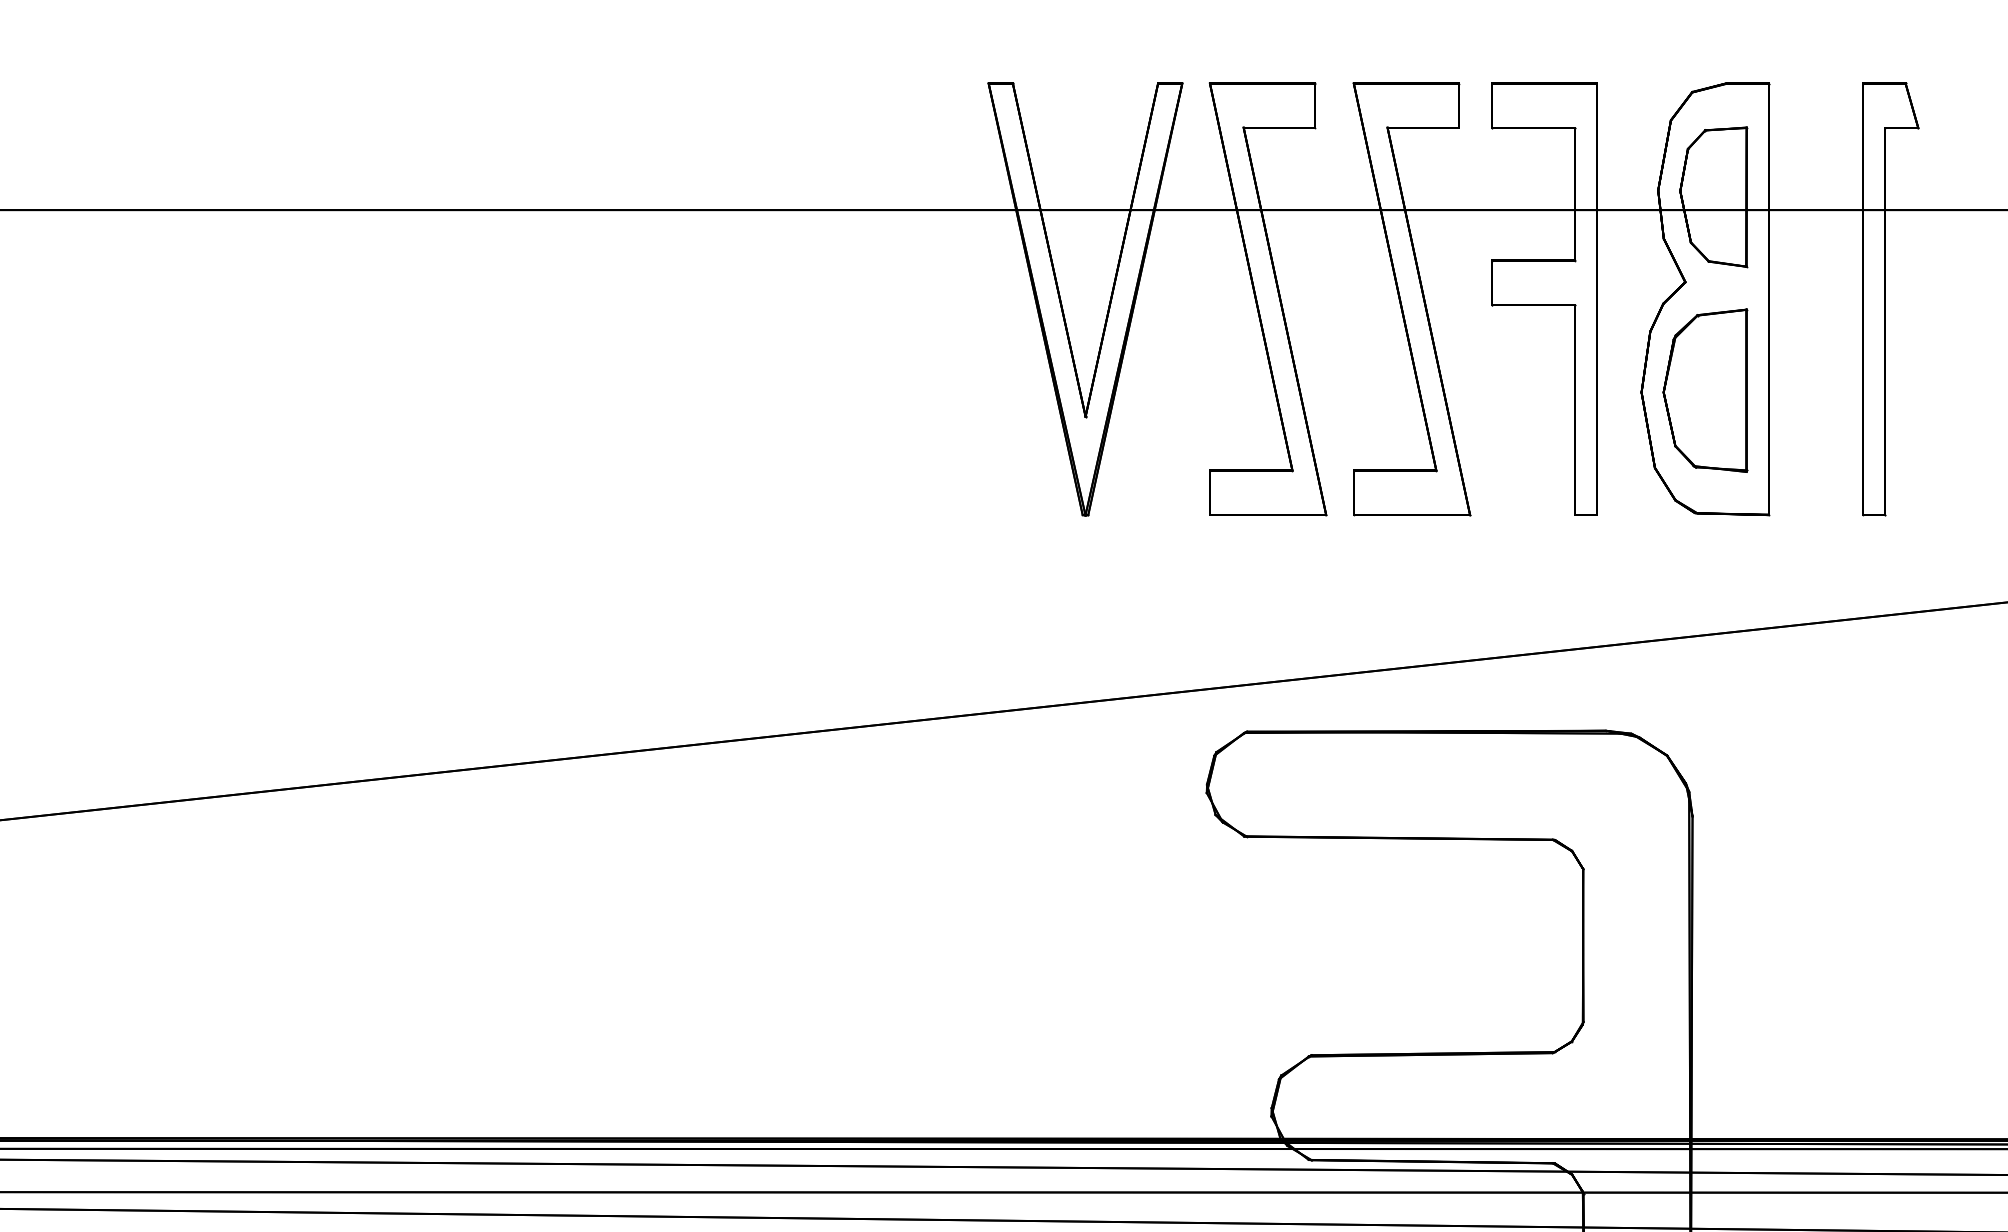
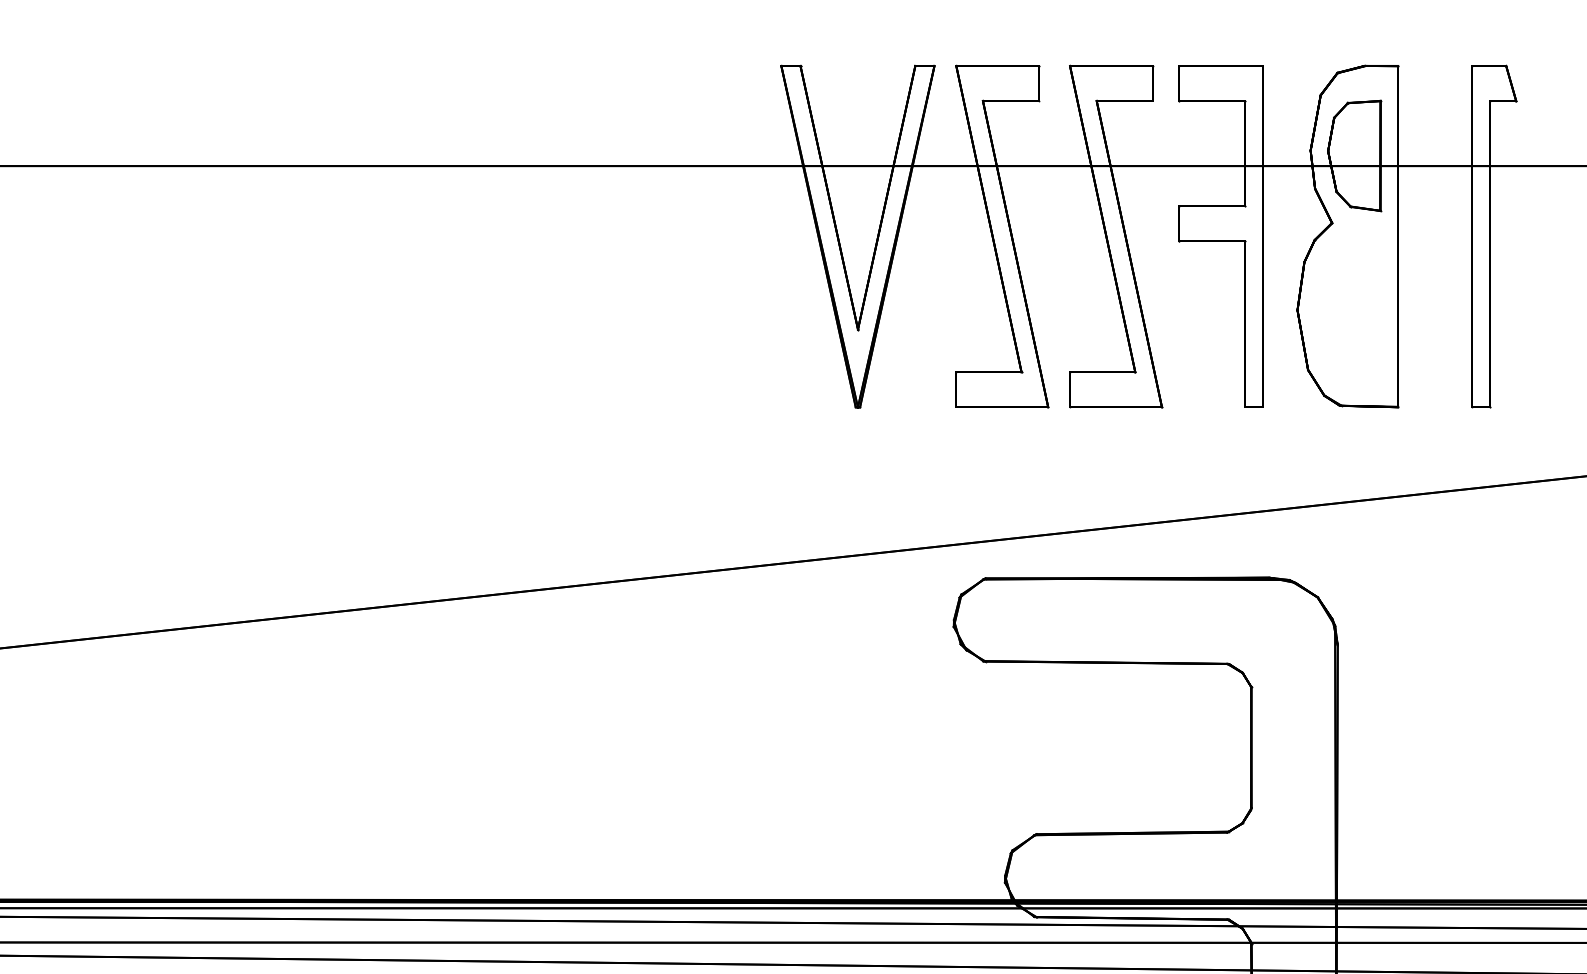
part: (1706, 390) -> (1348, 308), removed

